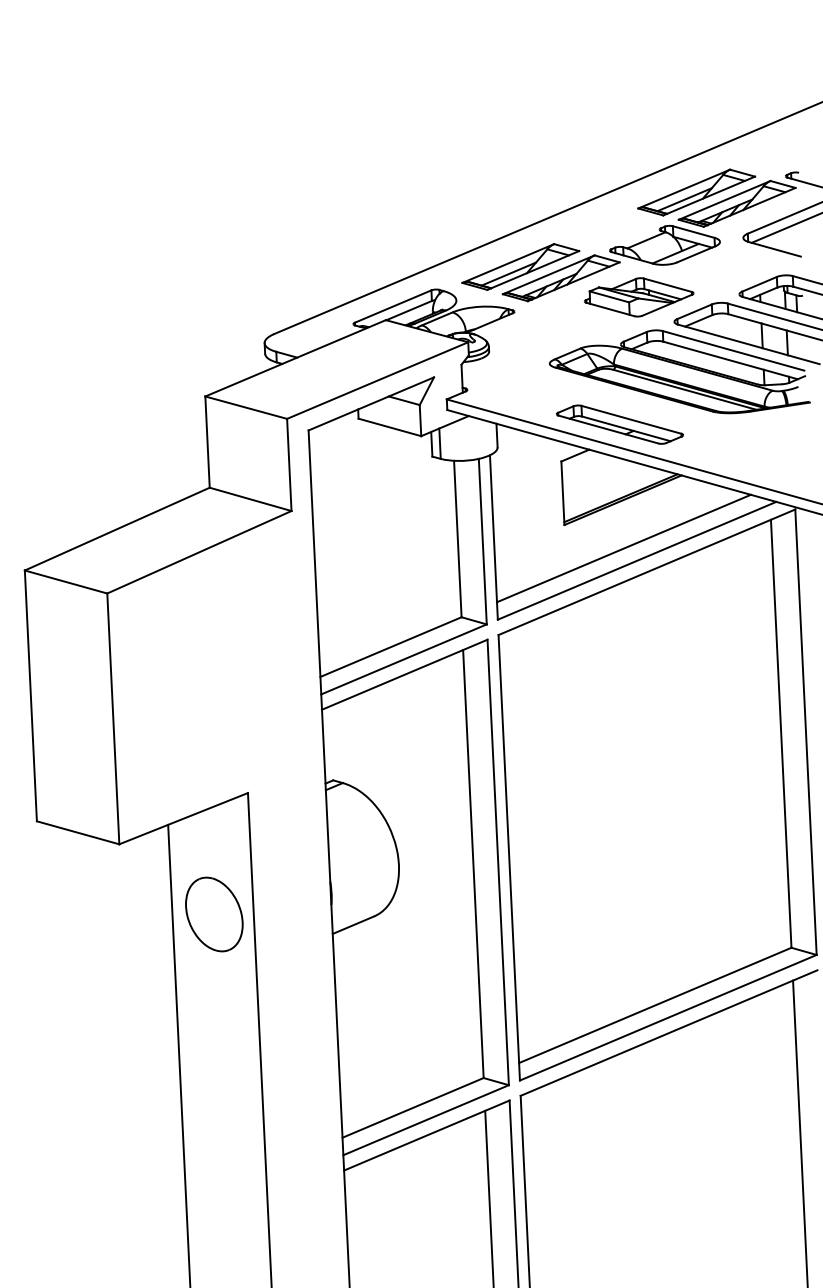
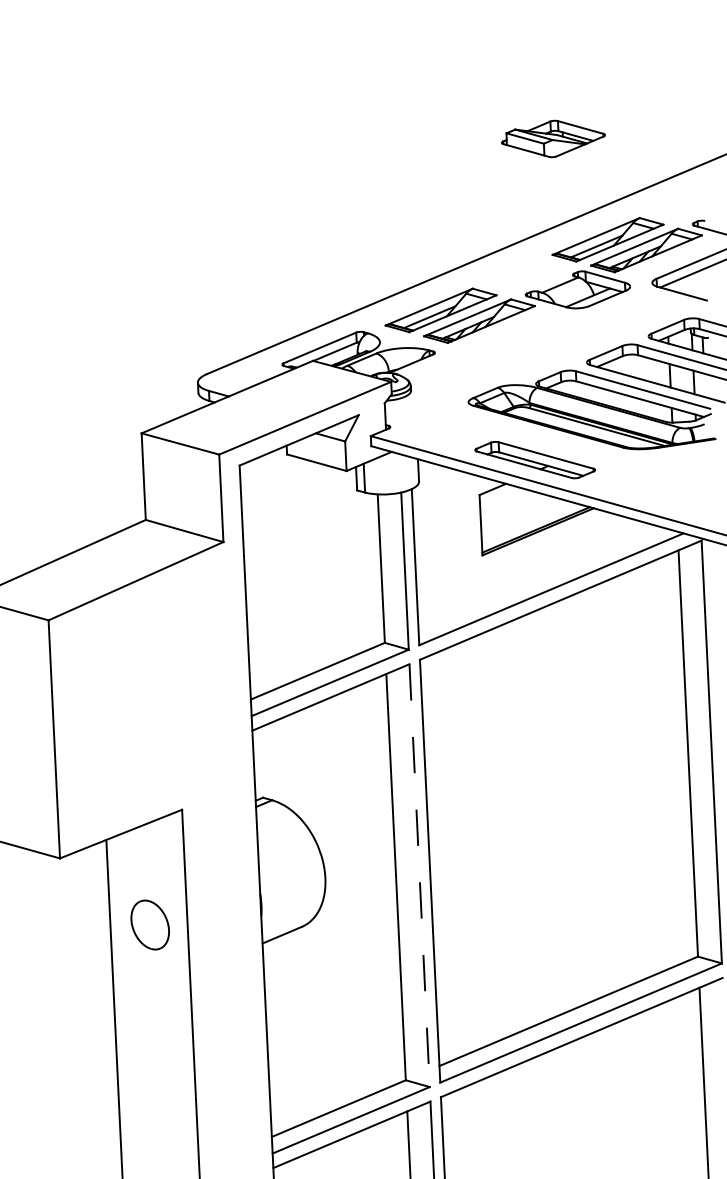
part: (639, 297) -> (553, 139), moved
line: (623, 548) -> (538, 577), removed
line: (498, 862) -> (419, 875), solid -> dashed
part: (214, 914) -> (150, 925), size x0.7

